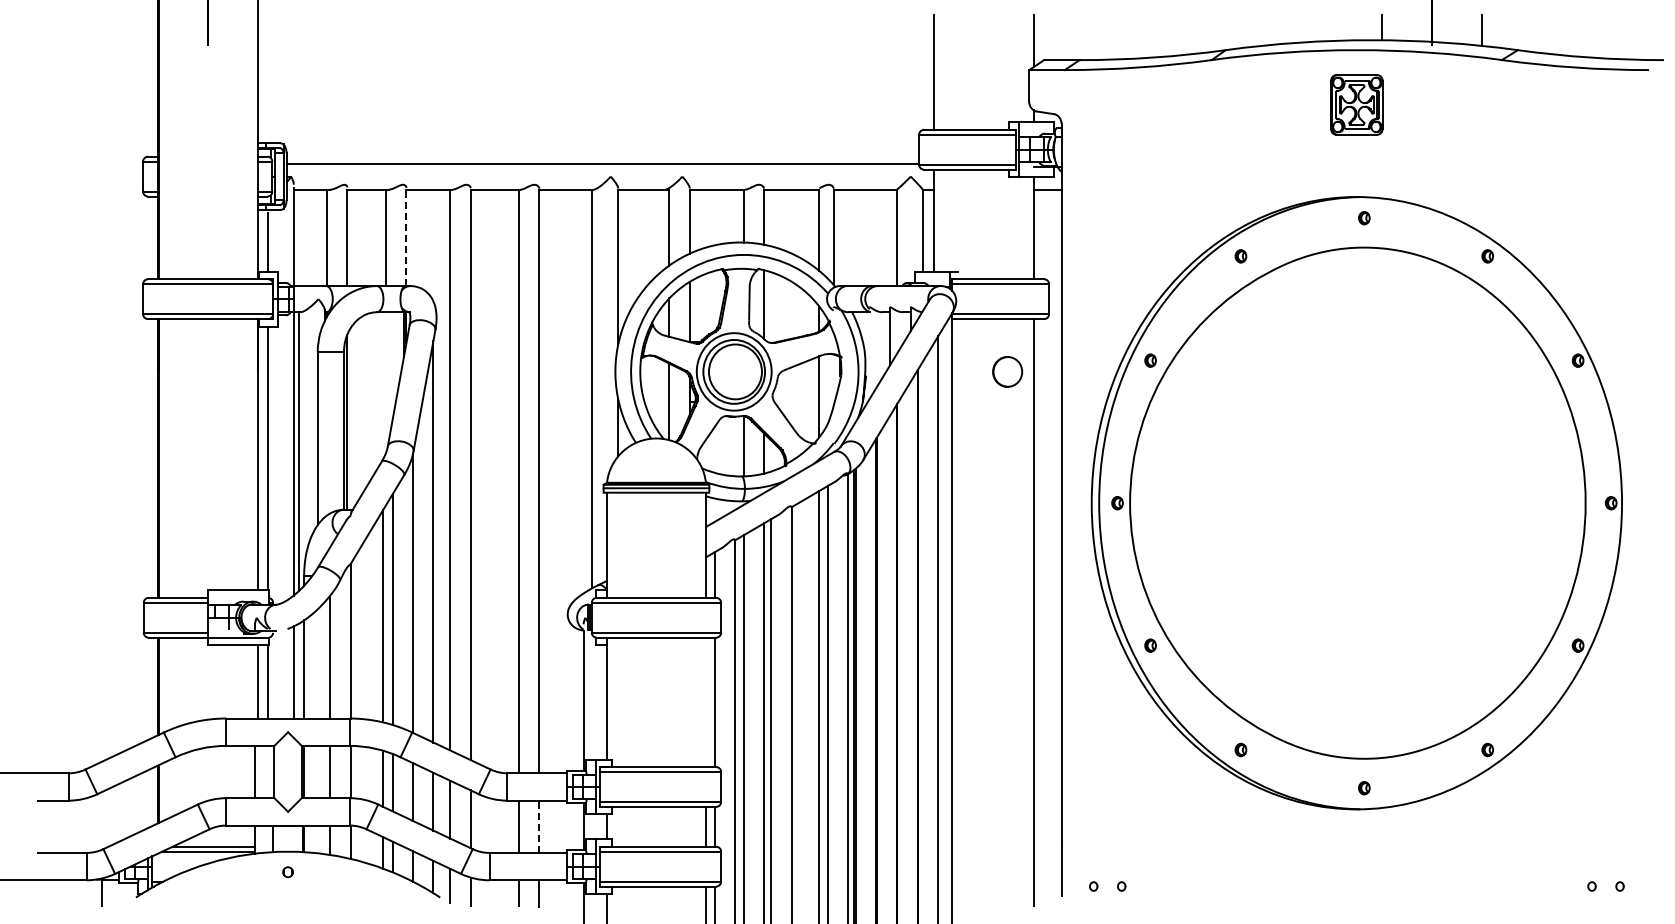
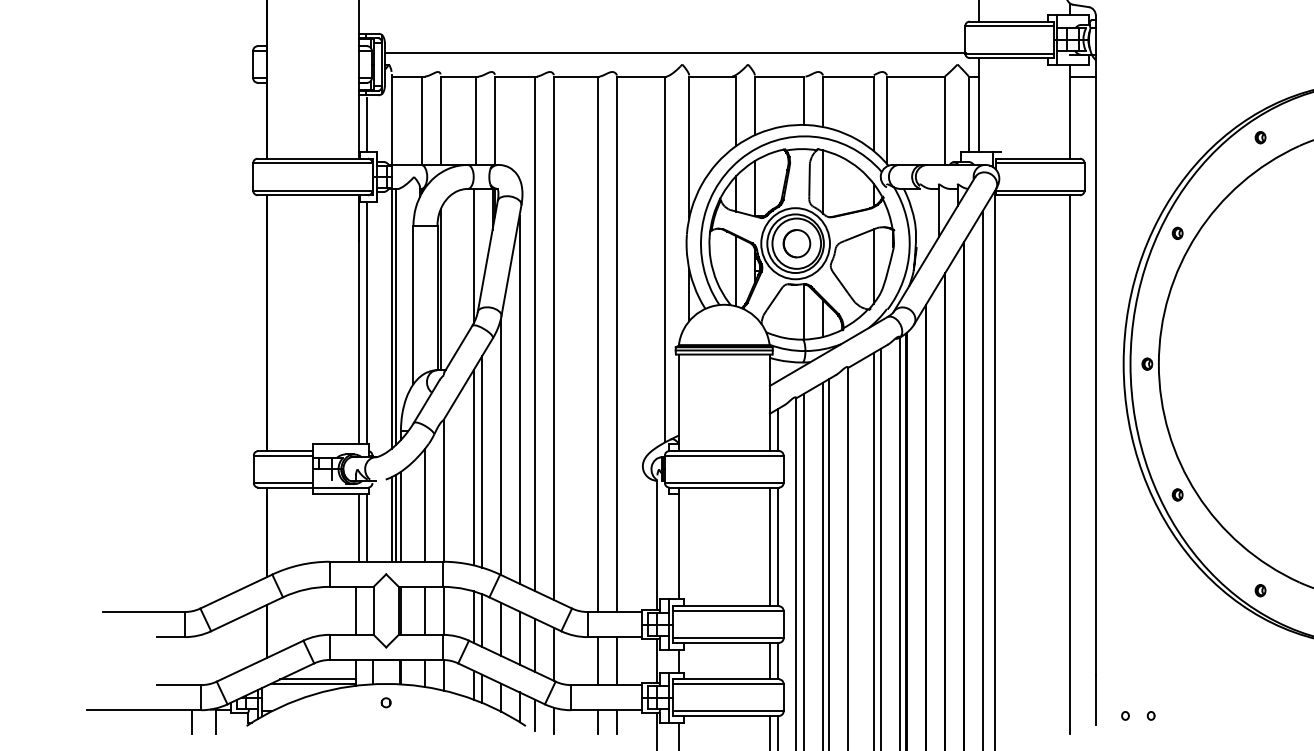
line: (406, 237) -> (494, 120), dashed -> solid
part: (1007, 371) -> (796, 243), moved
line: (383, 385) -> (473, 256), added
line: (298, 670) -> (395, 517), added
line: (706, 702) -> (770, 547), added
line: (539, 826) -> (616, 660), dashed -> solid
line: (75, 893) -> (191, 722), added

